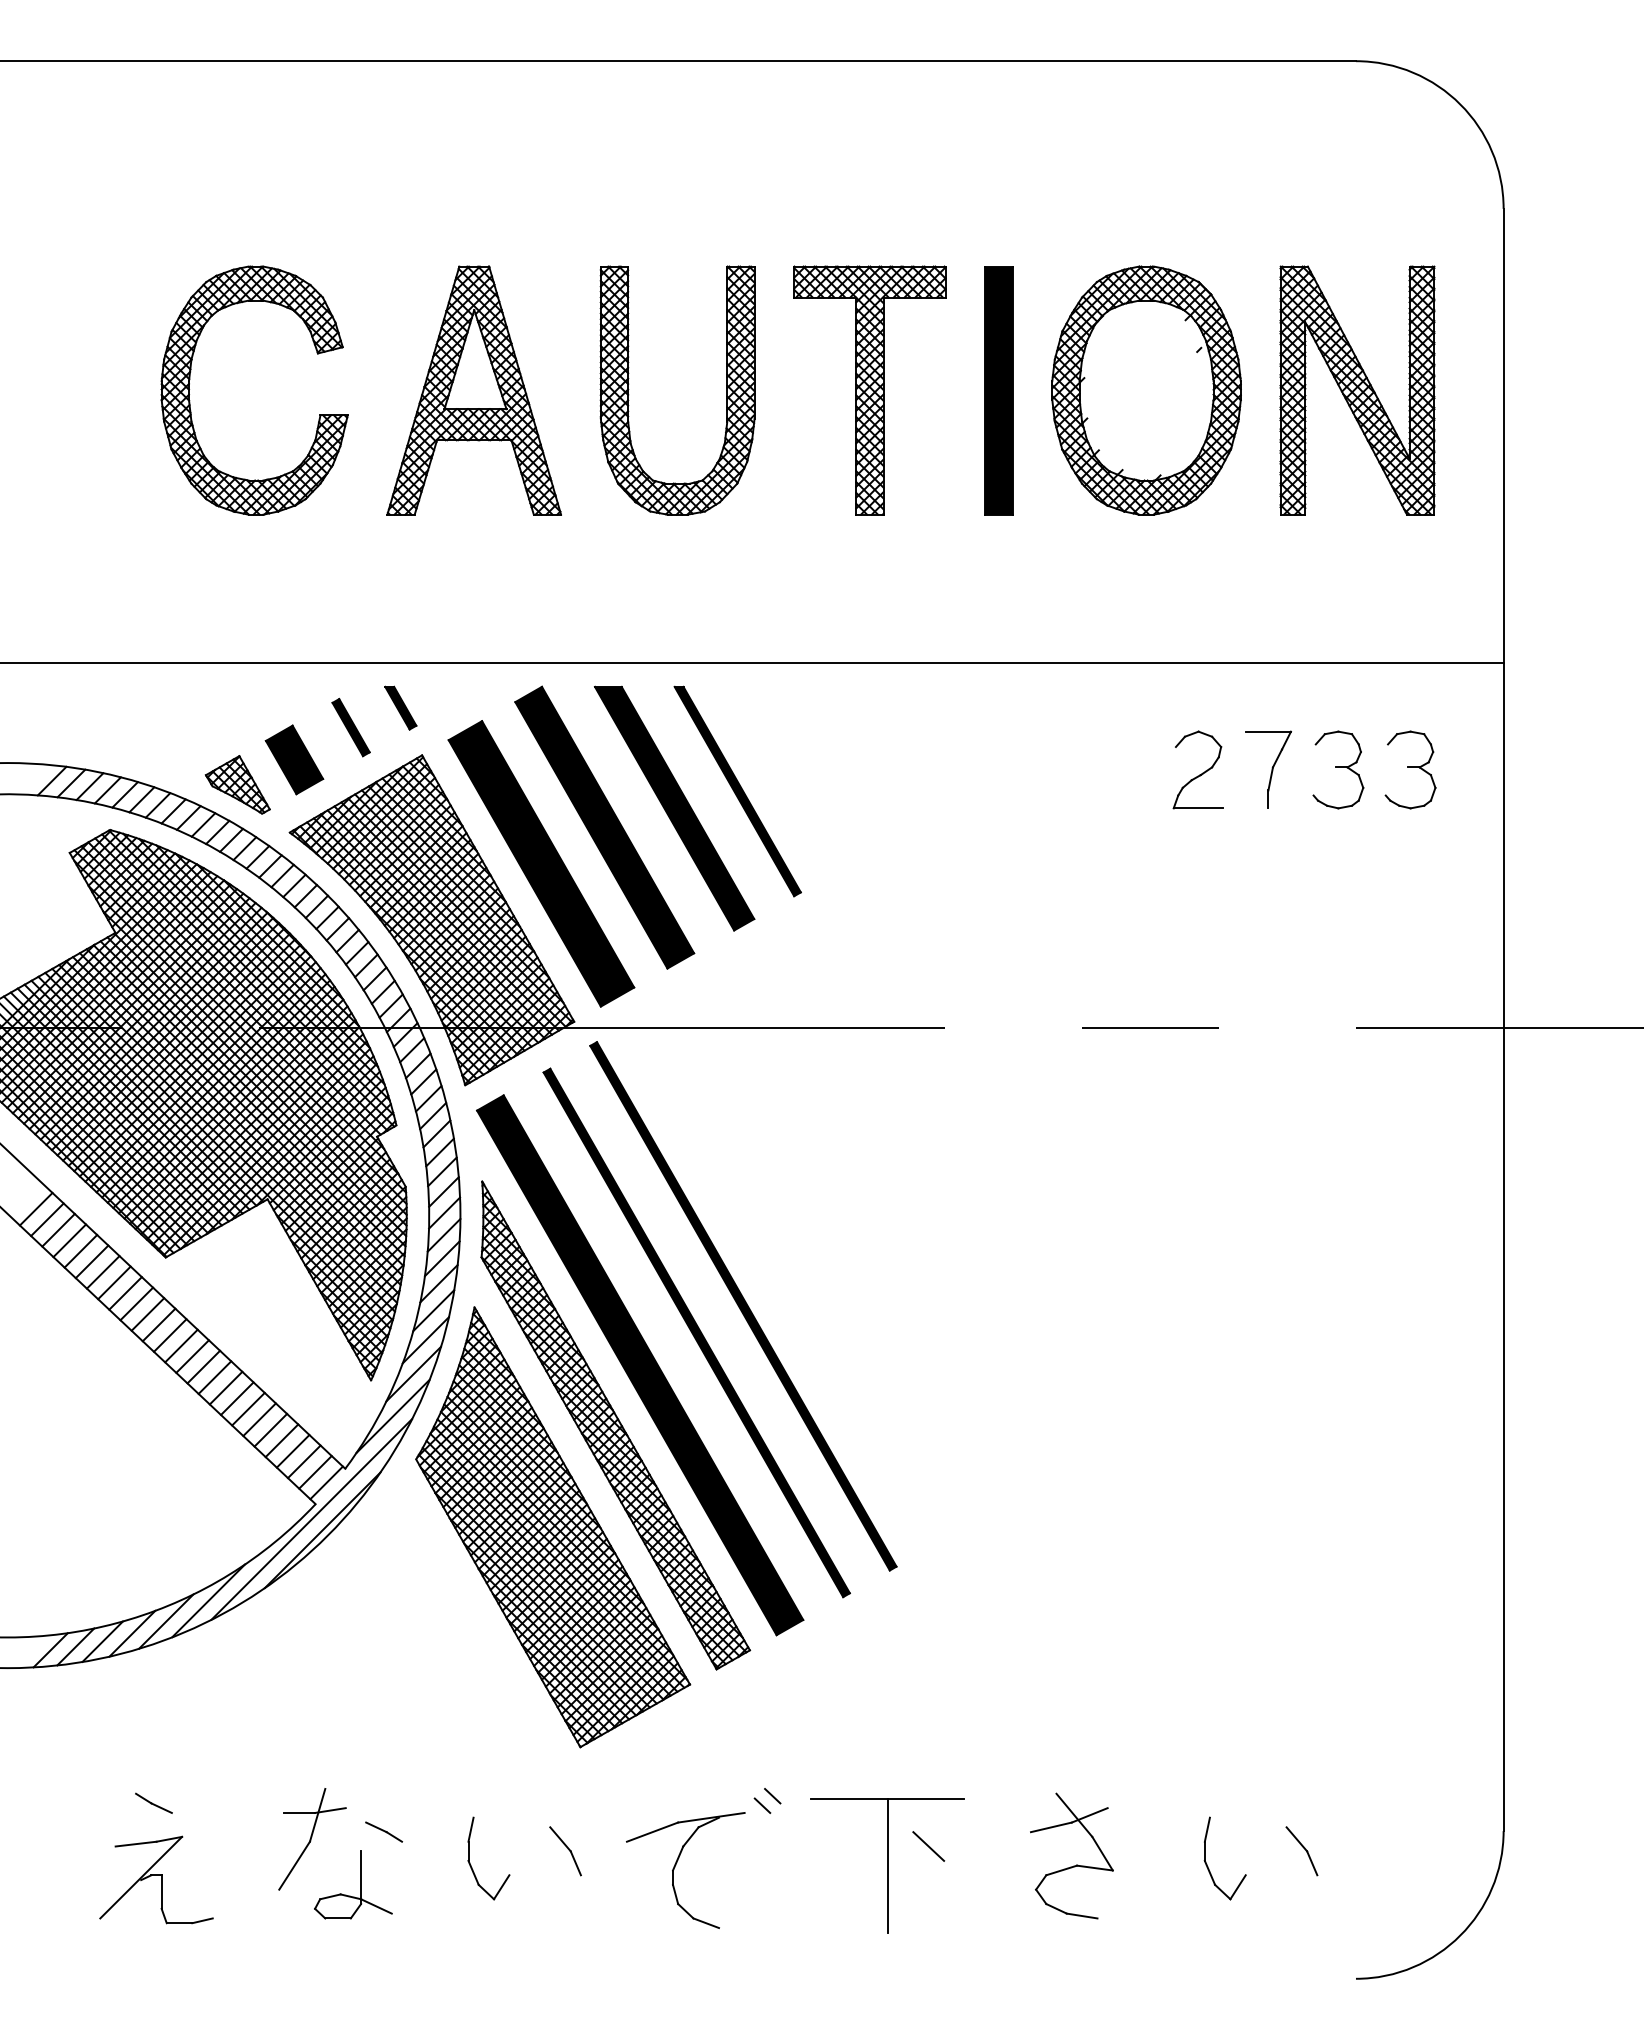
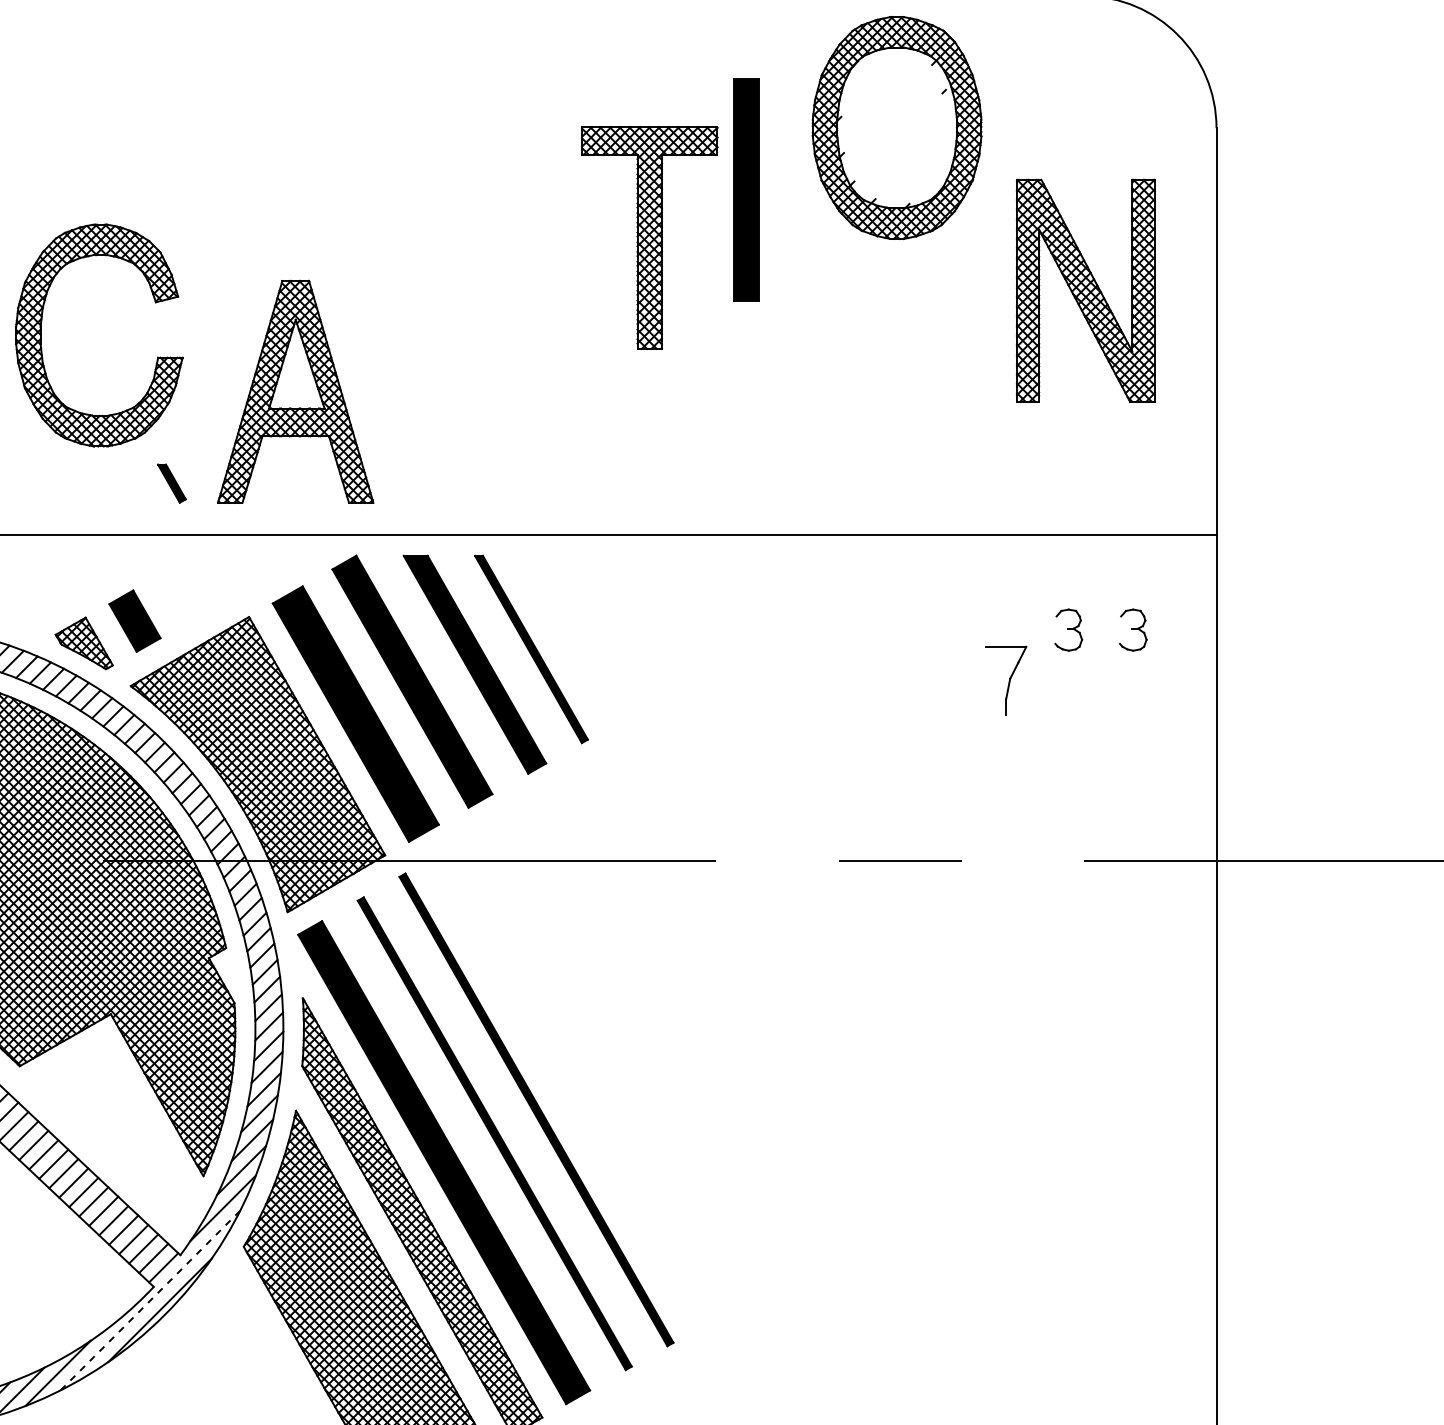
part: (190, 389) -> (41, 334), moved
part: (629, 389) -> (434, 289), removed
part: (473, 390) -> (295, 391), moved
part: (869, 390) -> (649, 237), moved
part: (998, 390) -> (745, 189), moved
part: (1146, 390) -> (897, 127), moved
part: (400, 707) -> (171, 483), moved
part: (350, 727) -> (185, 592), removed
part: (1197, 769) -> (942, 629), removed
part: (1268, 769) -> (1006, 680), moved
part: (1338, 769) -> (1068, 629), size x0.6
part: (1410, 769) -> (1133, 629), size x0.6
line: (311, 1519) -> (150, 1300), solid -> dashed

